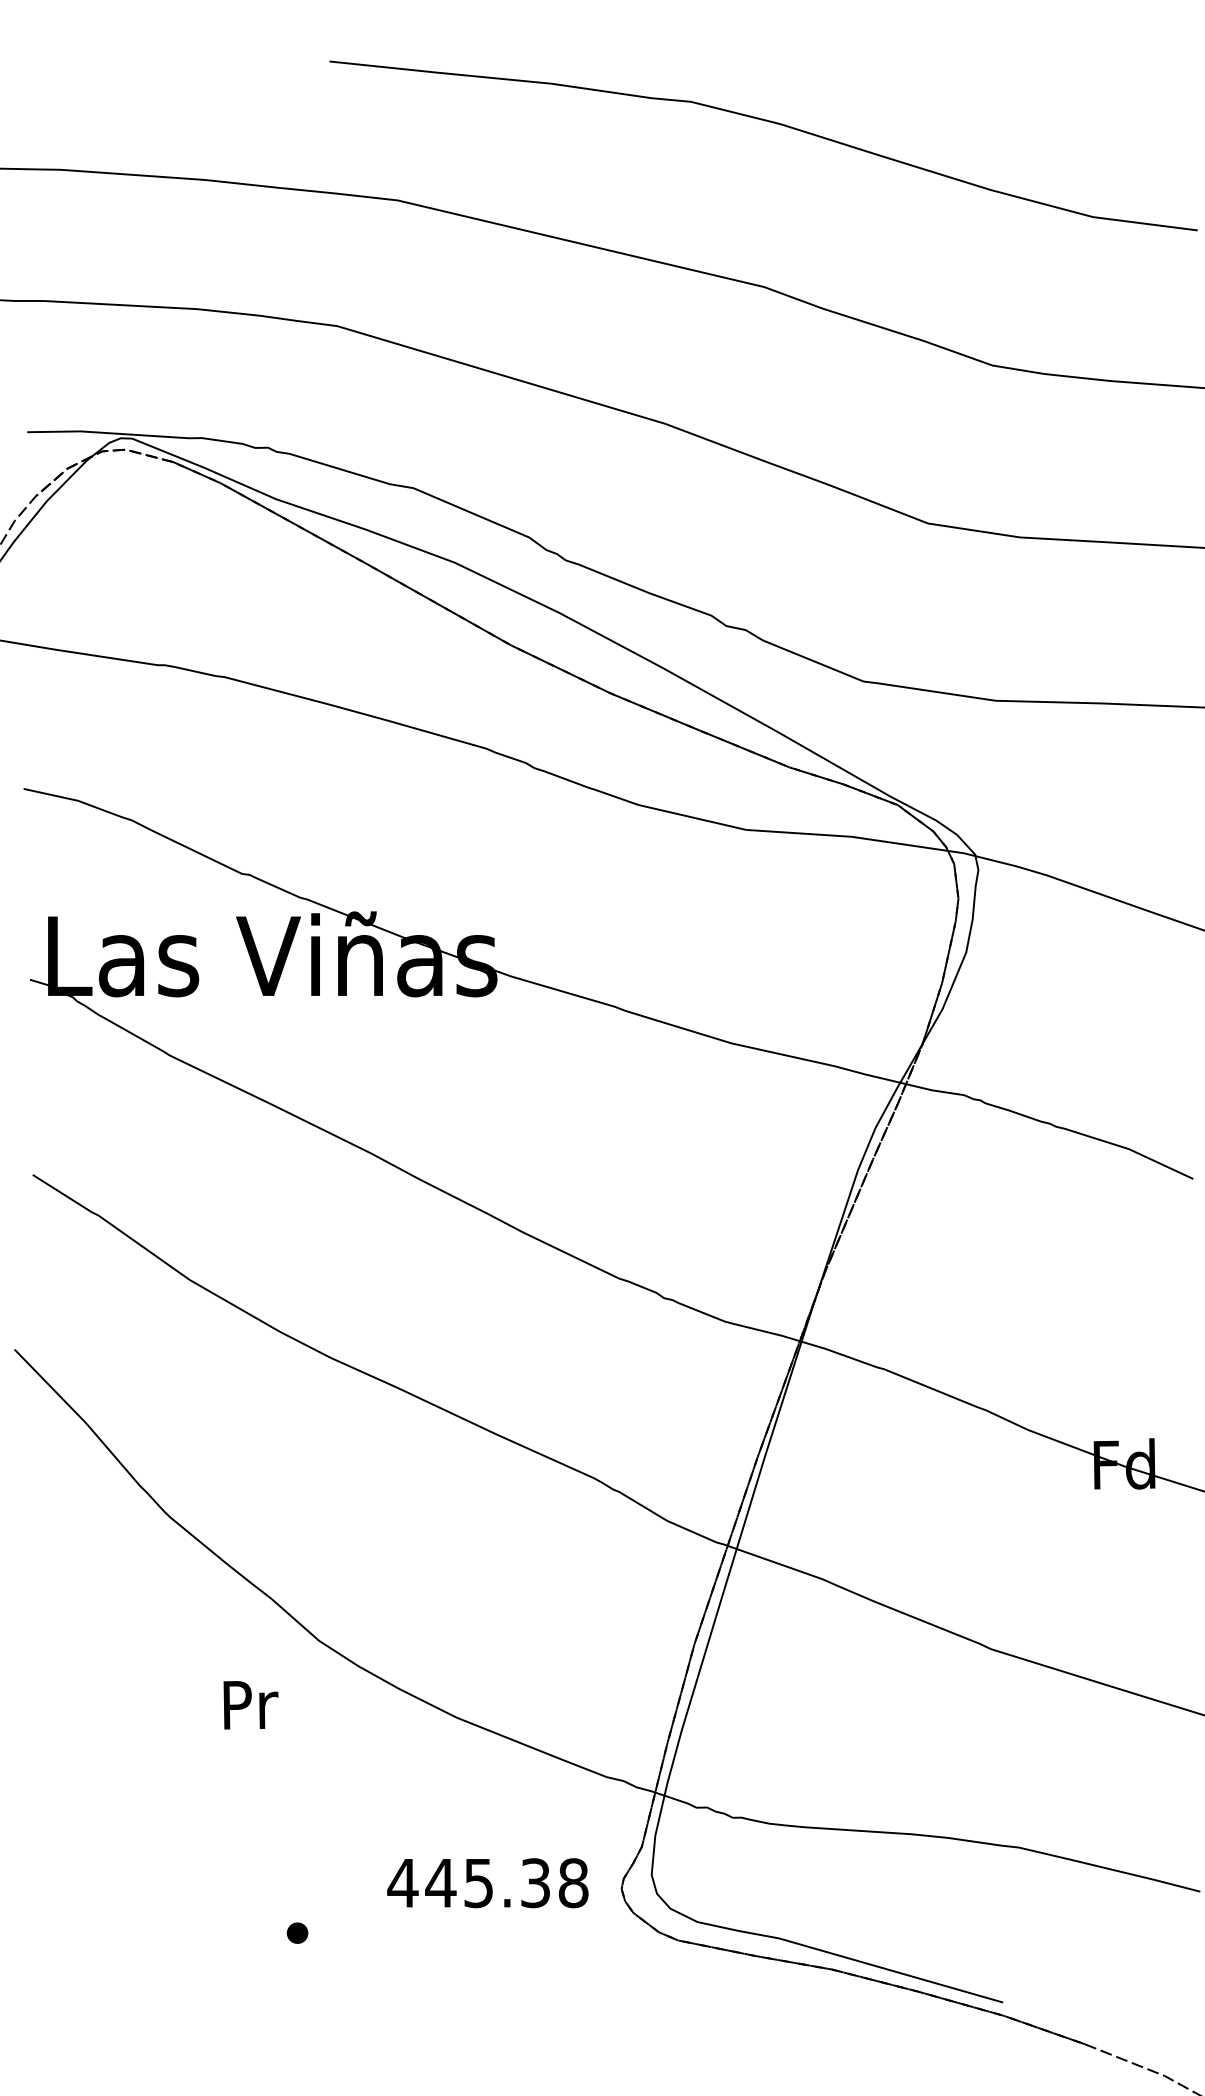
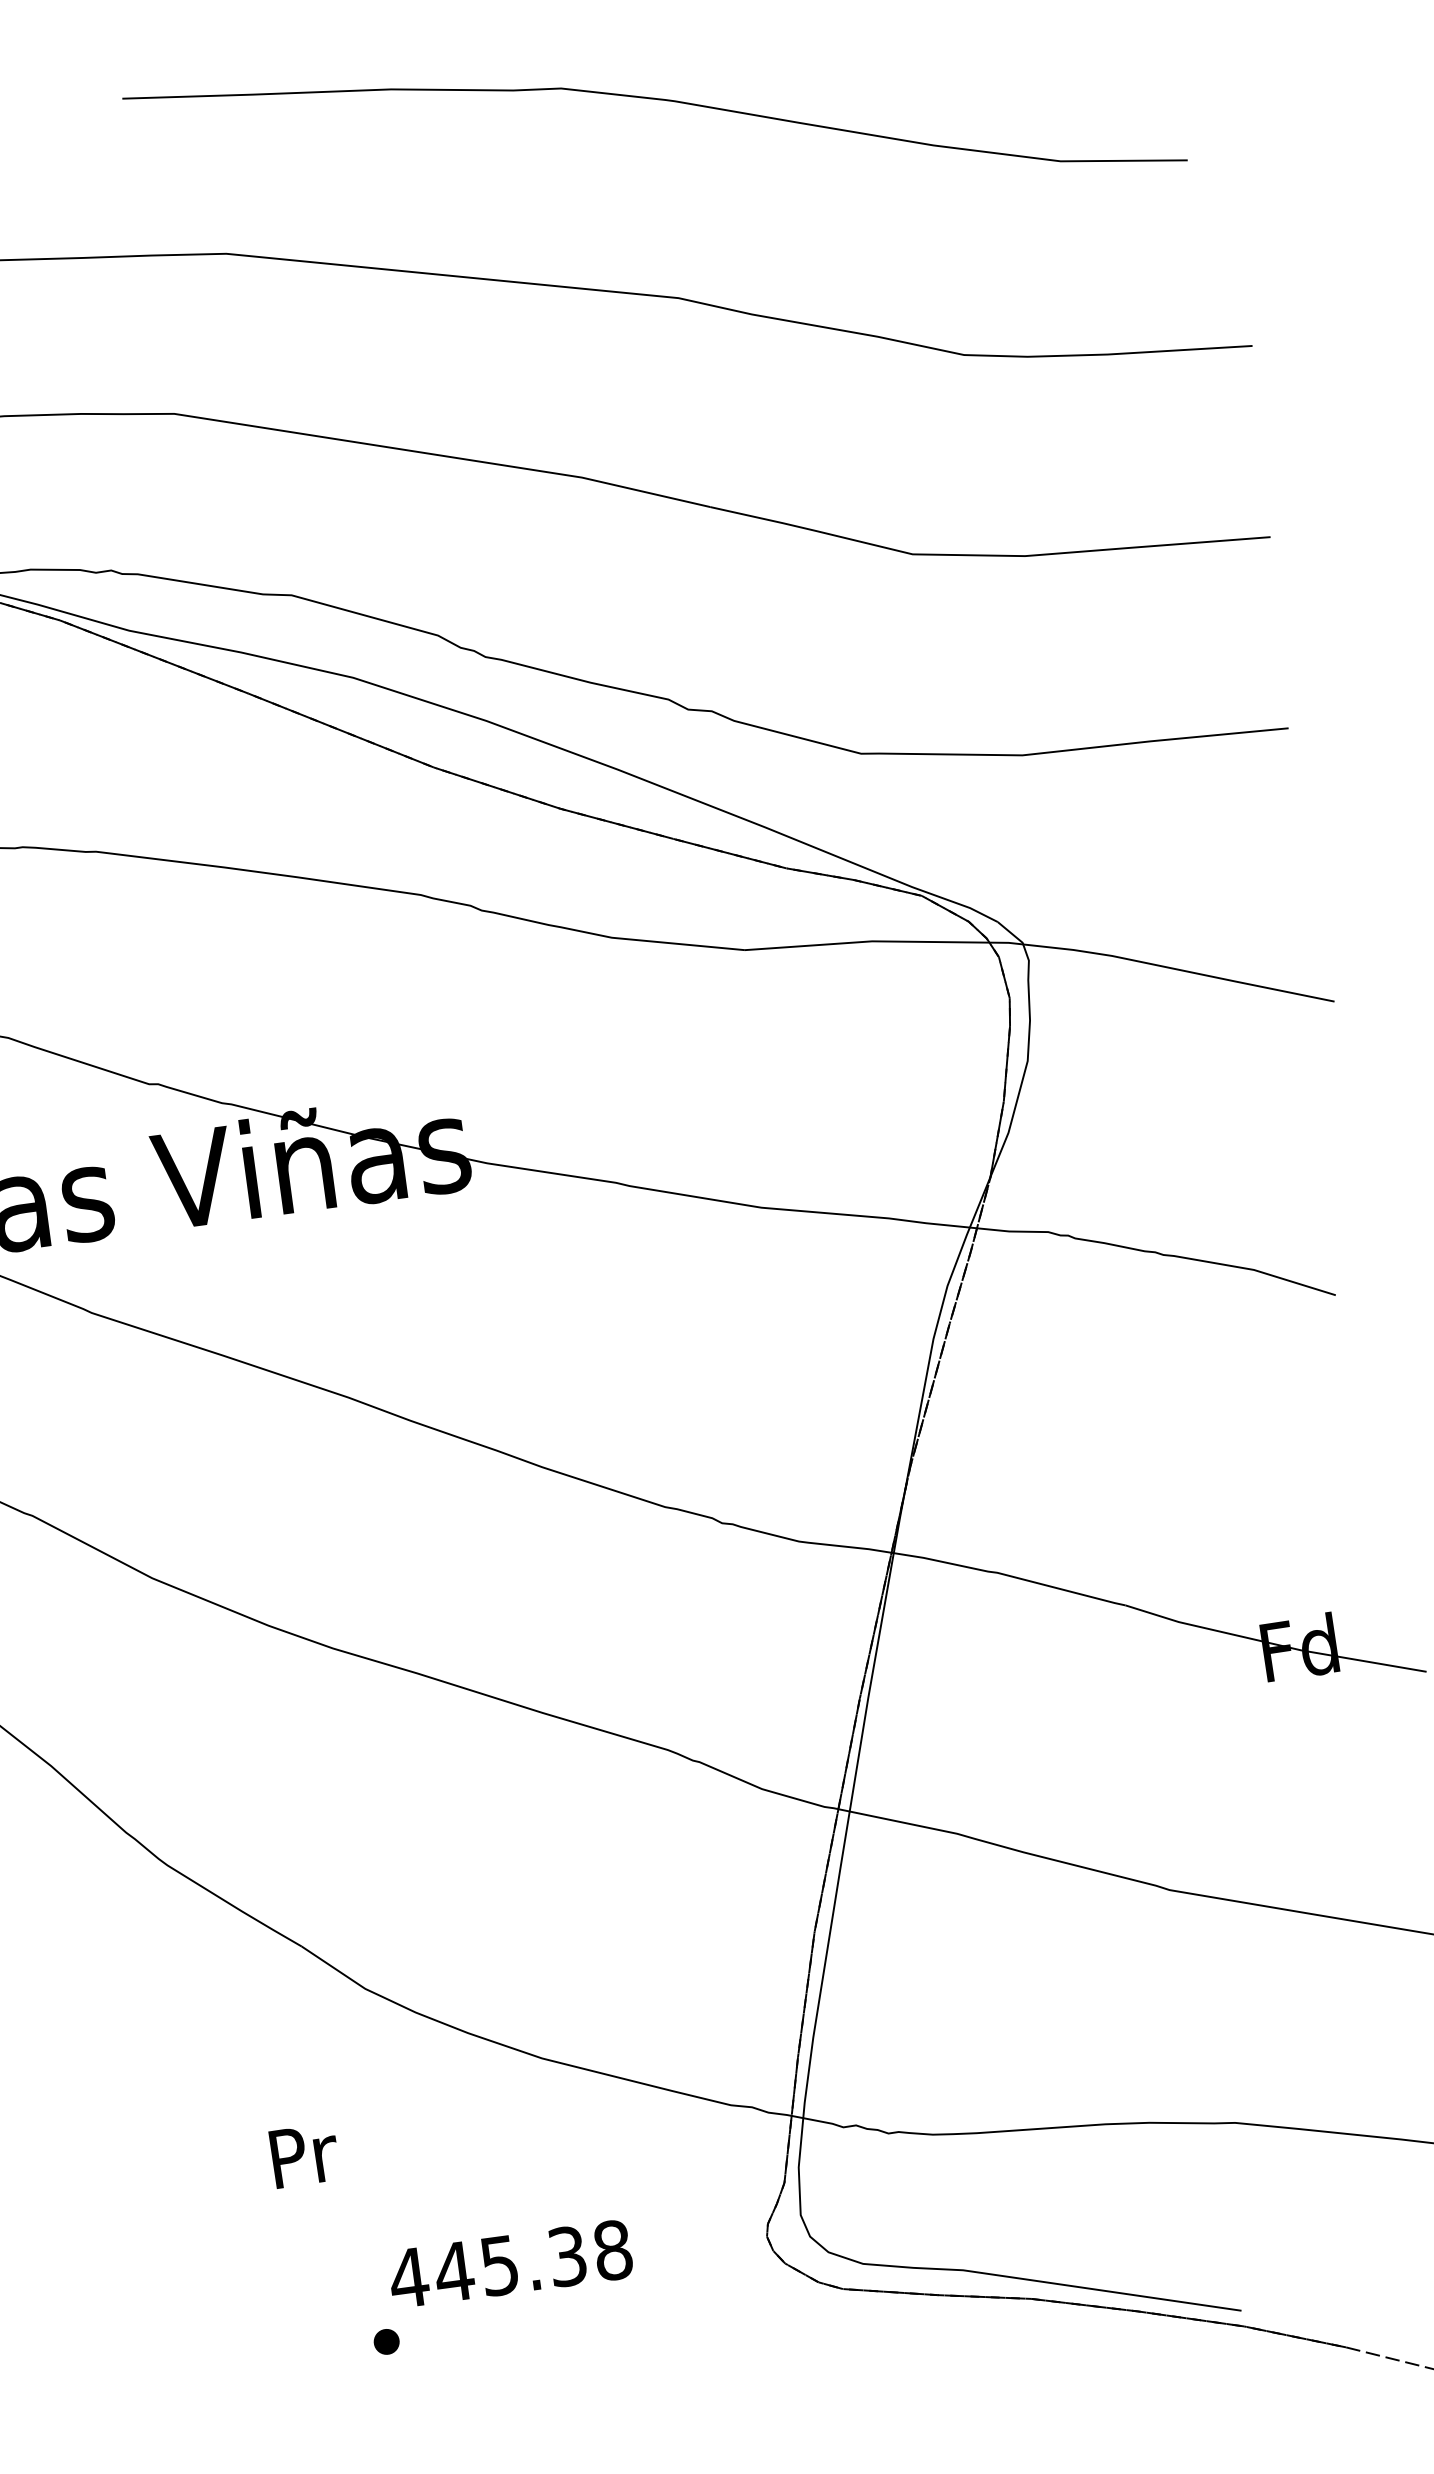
text: (250, 1705) -> (304, 2156), moved
text: (487, 1883) -> (510, 2264), moved

